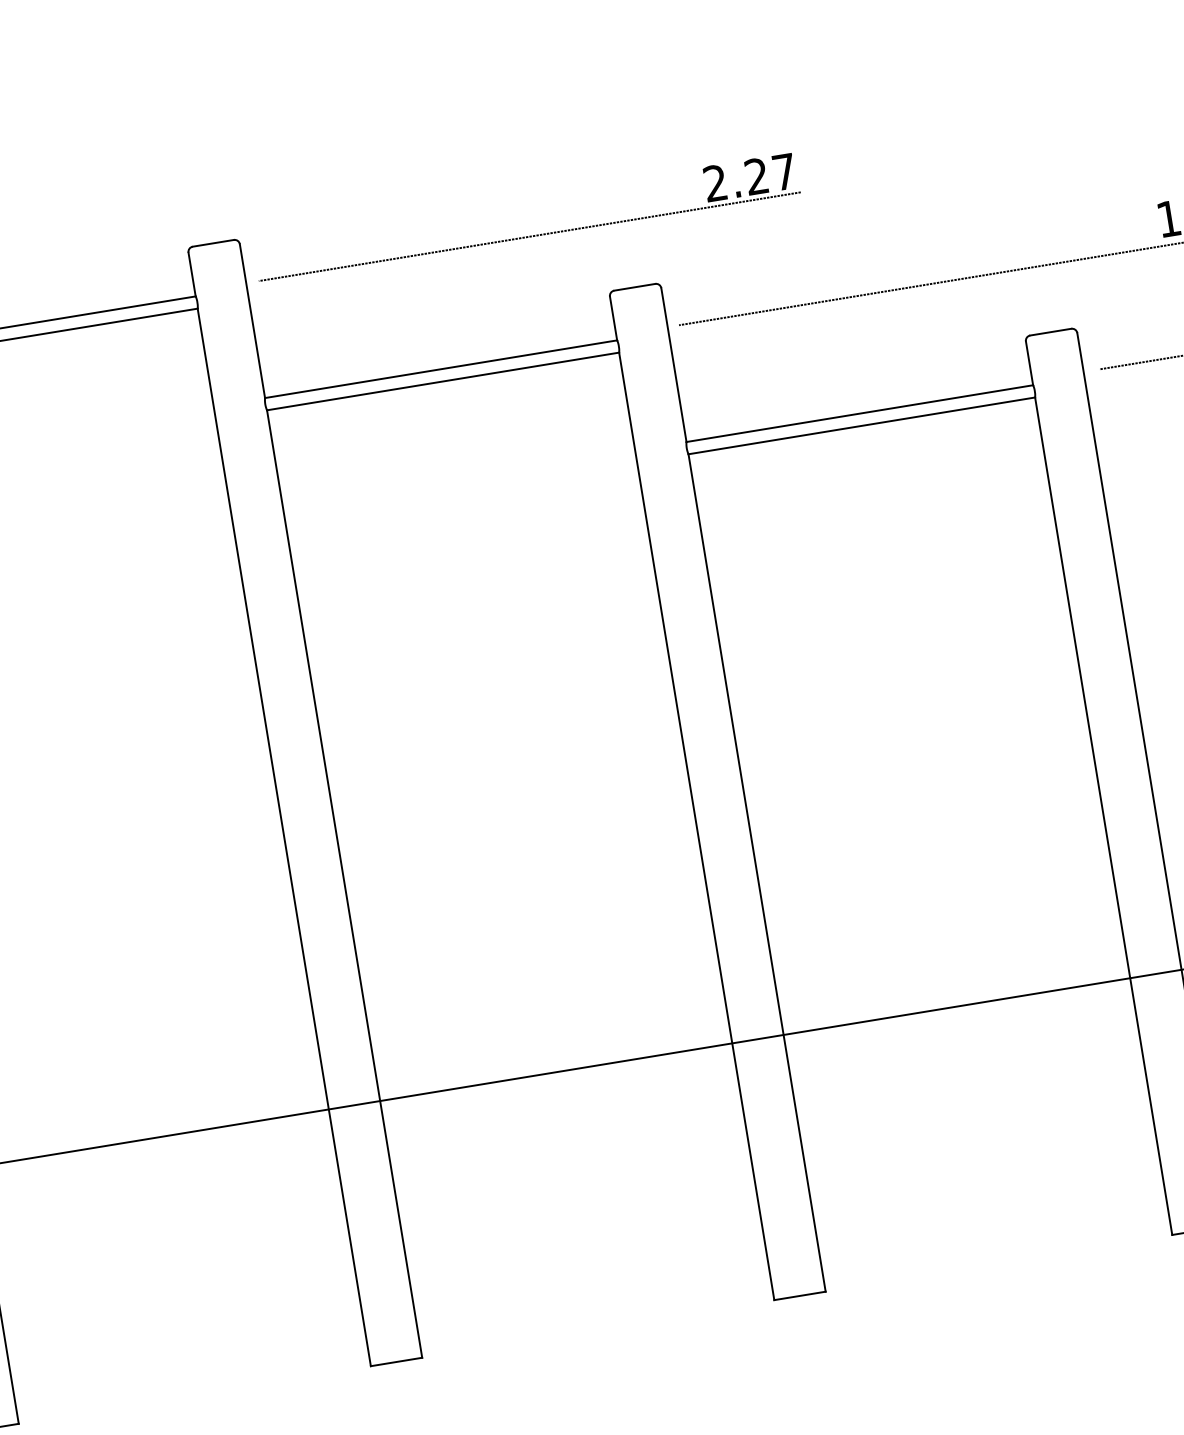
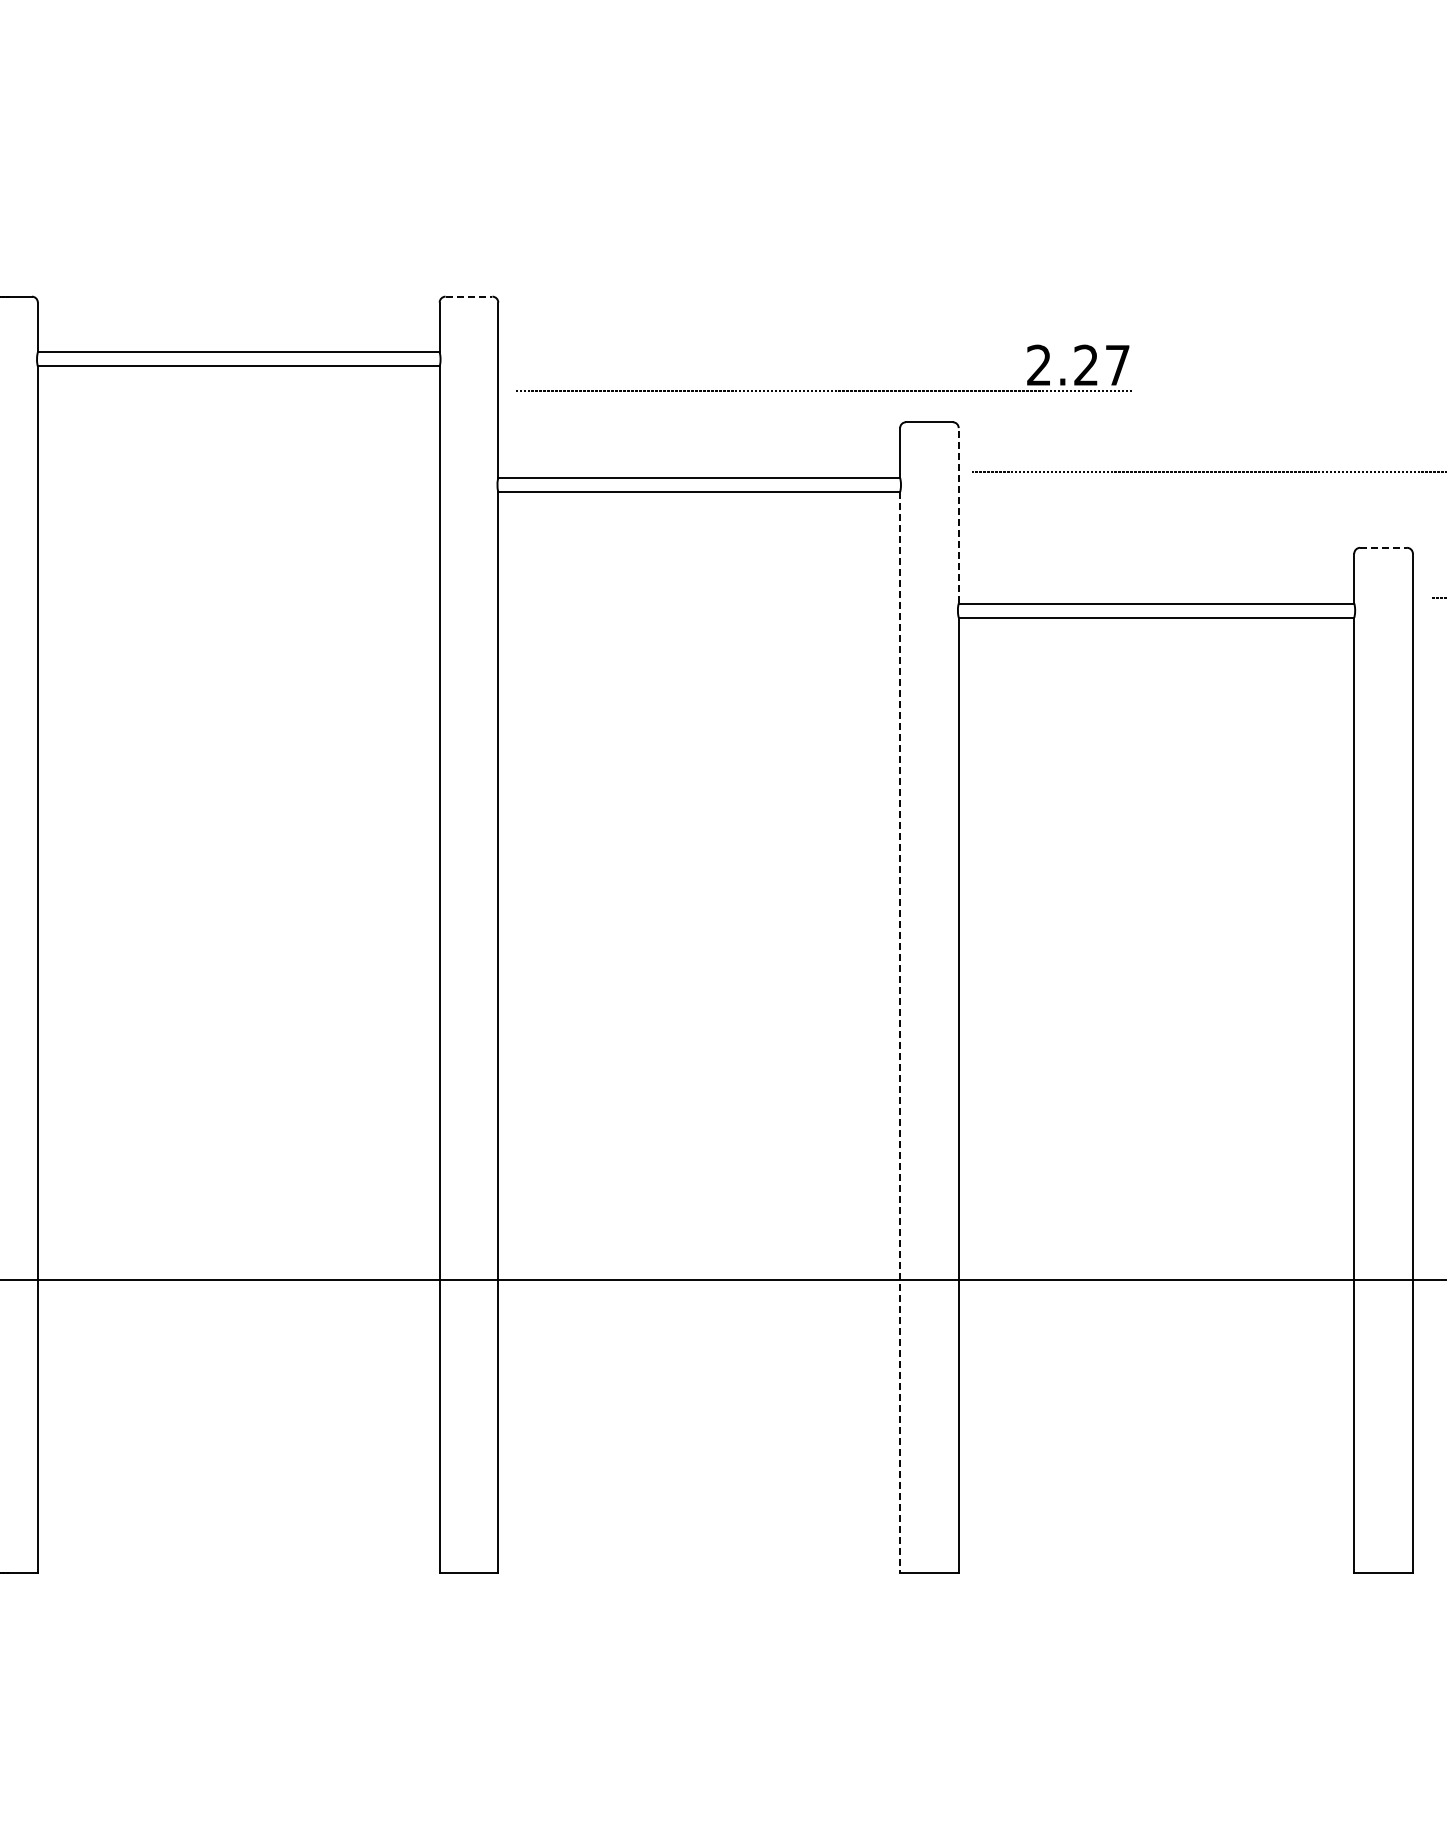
part: (530, 236) -> (823, 390), moved
line: (213, 243) -> (469, 296), solid -> dashed
line: (1051, 331) -> (1384, 547), solid -> dashed
line: (673, 364) -> (958, 515), solid -> dashed
line: (697, 826) -> (900, 1032), solid -> dashed

